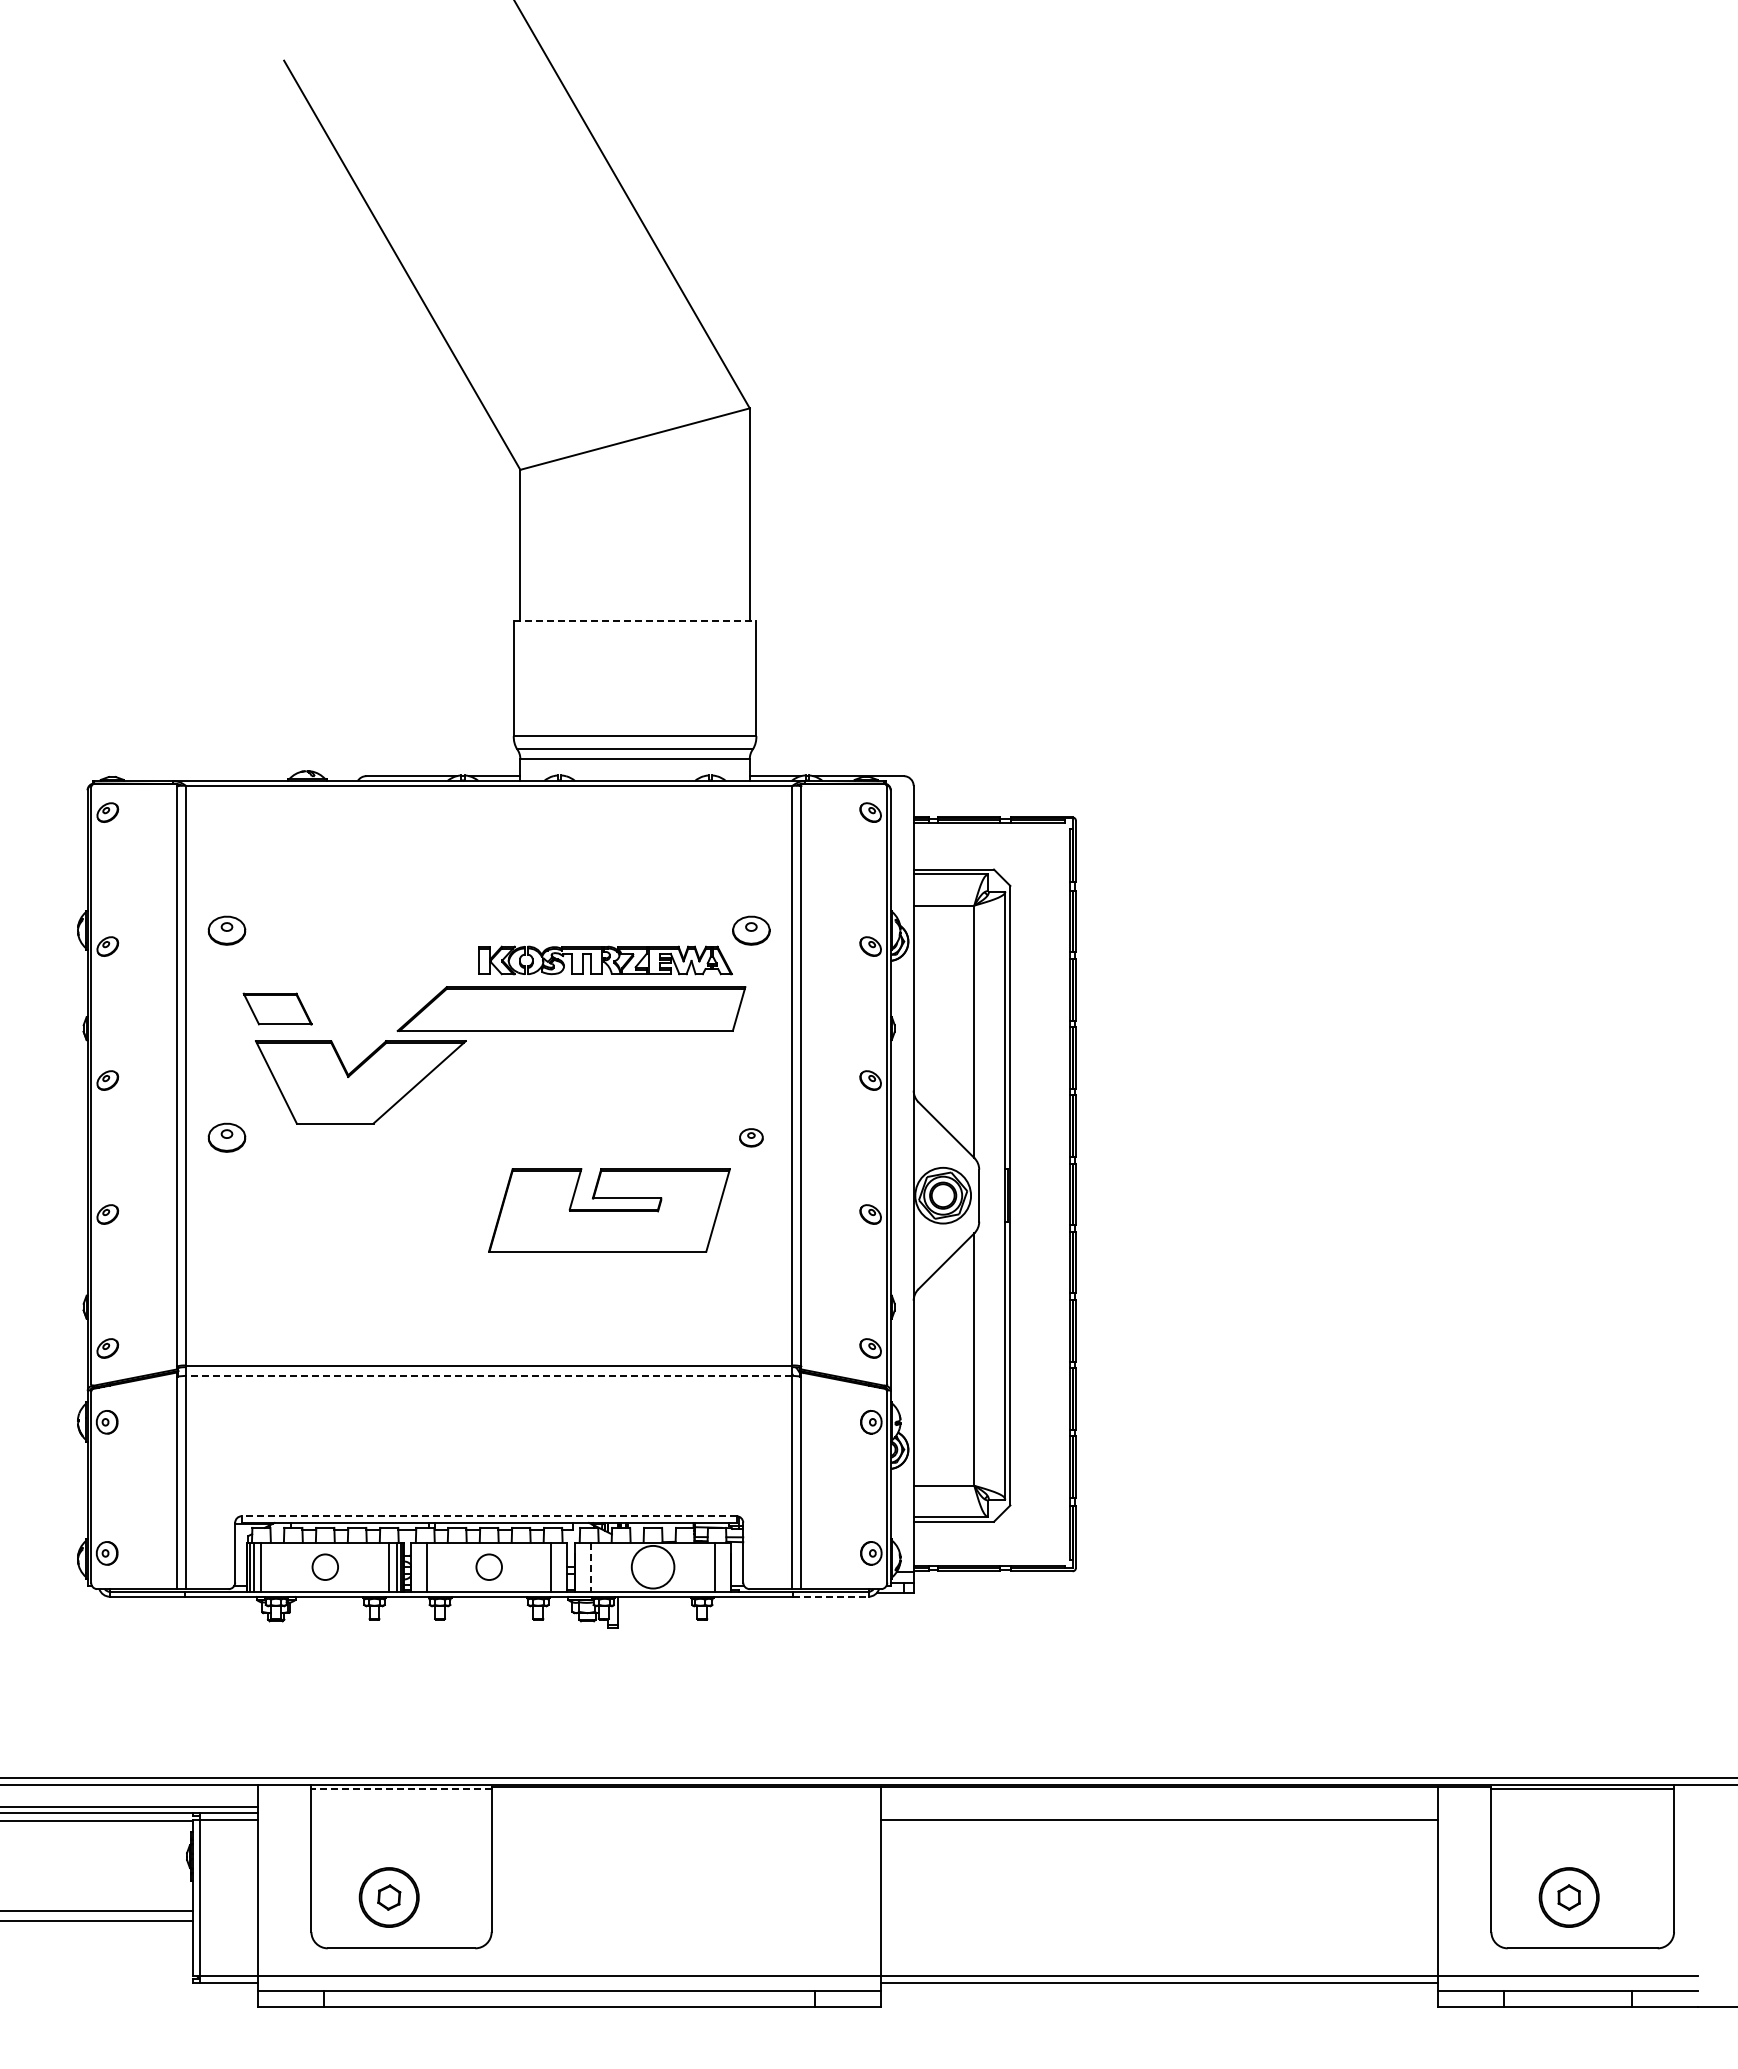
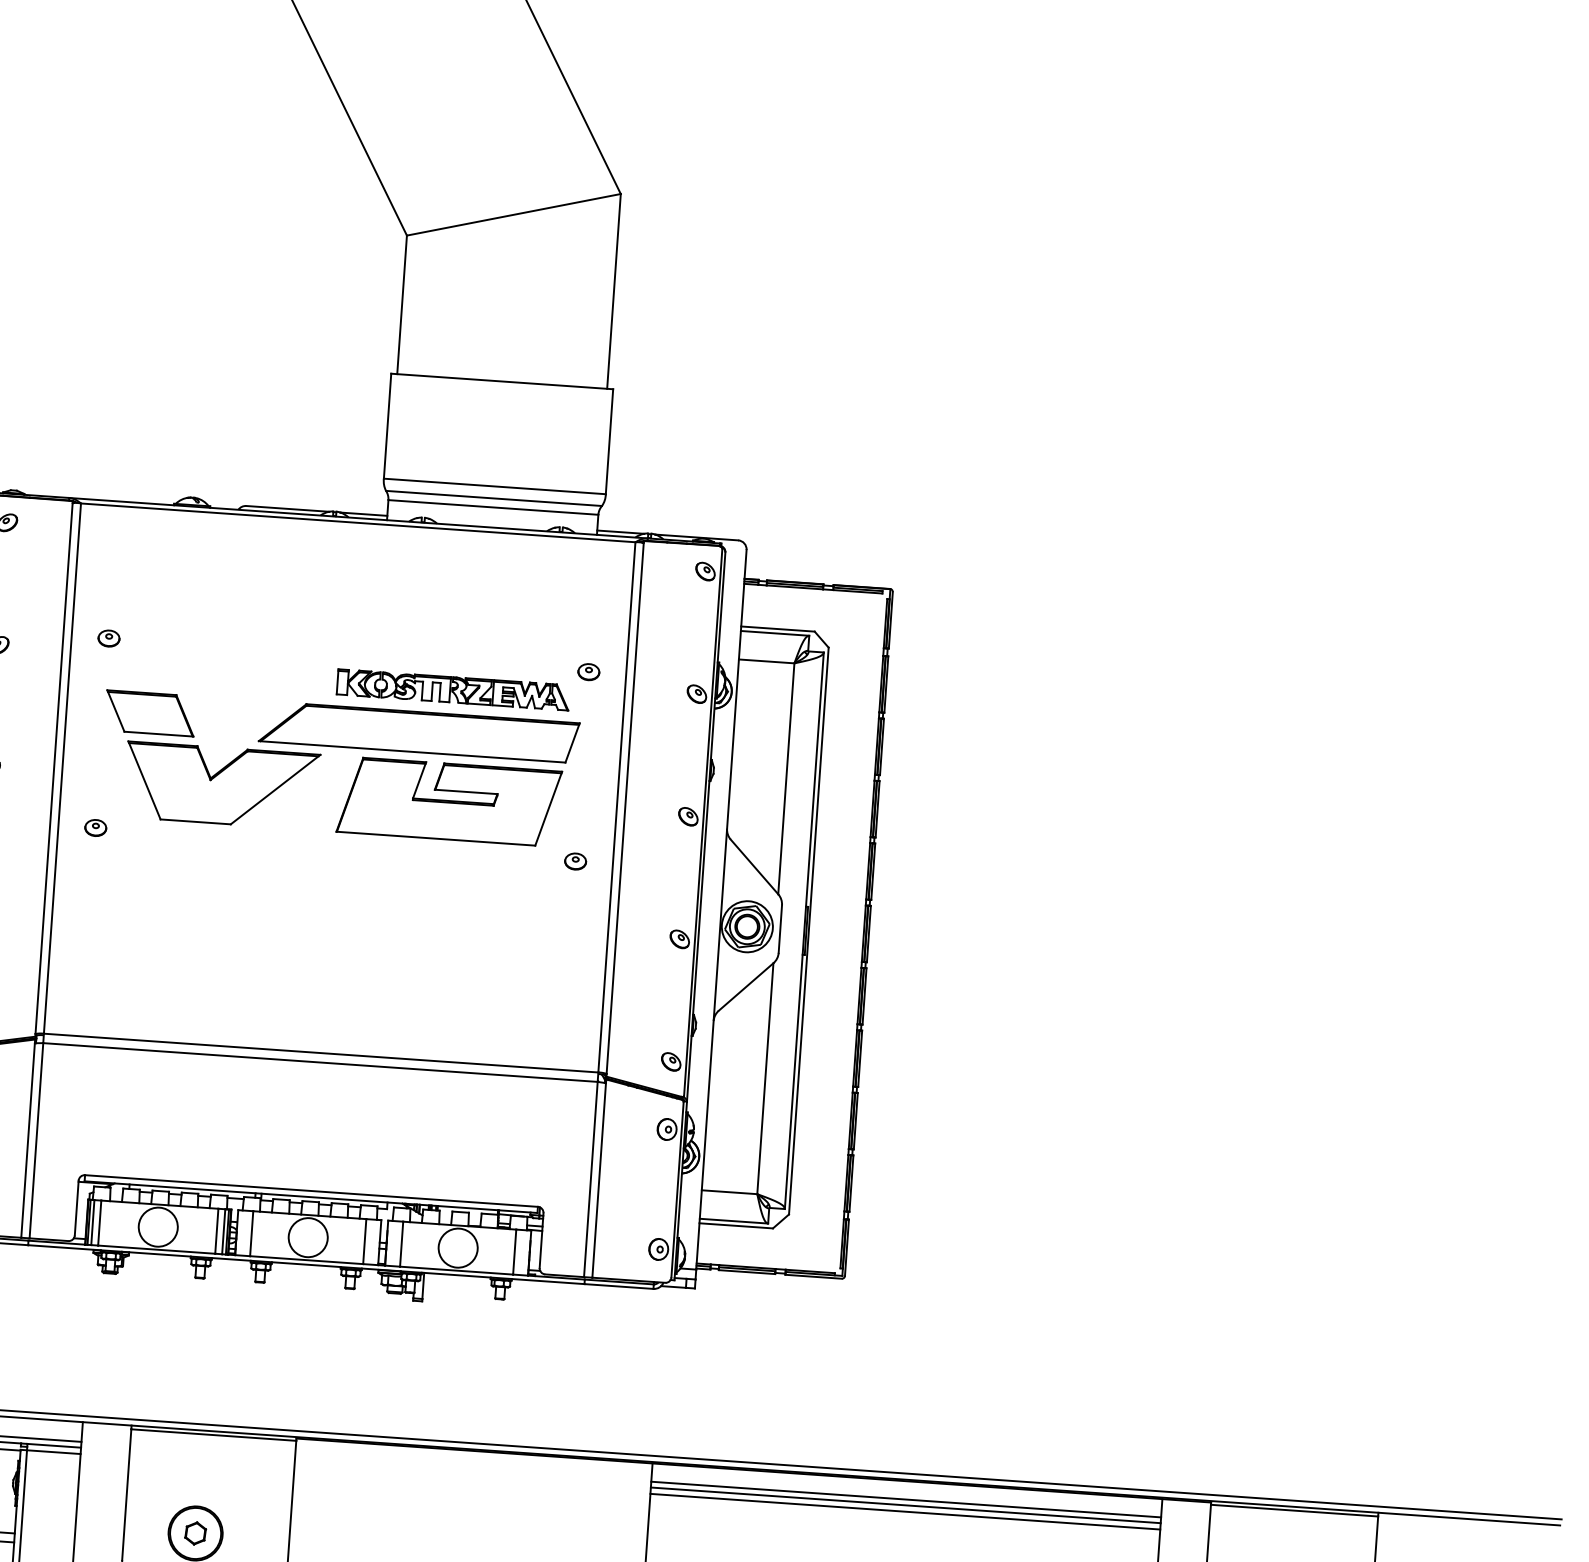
line: (635, 621) -> (502, 381), dashed -> solid
part: (226, 930) -> (108, 638), size x0.62
part: (751, 930) -> (588, 671), size x0.62
part: (277, 1008) -> (150, 712), size x1.43
part: (226, 1137) -> (95, 827), size x0.62
part: (609, 1210) -> (449, 801), moved
line: (489, 1375) -> (320, 1062), dashed -> solid
line: (488, 1516) -> (310, 1191), dashed -> solid
circle: (325, 1566) -> (158, 1226), size x1.67
circle: (488, 1566) -> (307, 1236), size x1.67
line: (591, 1567) -> (401, 1244), dashed -> solid
line: (830, 1596) -> (618, 1286), dashed -> solid
line: (401, 1789) -> (213, 1435), dashed -> solid
line: (1159, 1806) -> (906, 1499), added
line: (1159, 1812) -> (905, 1504), added

